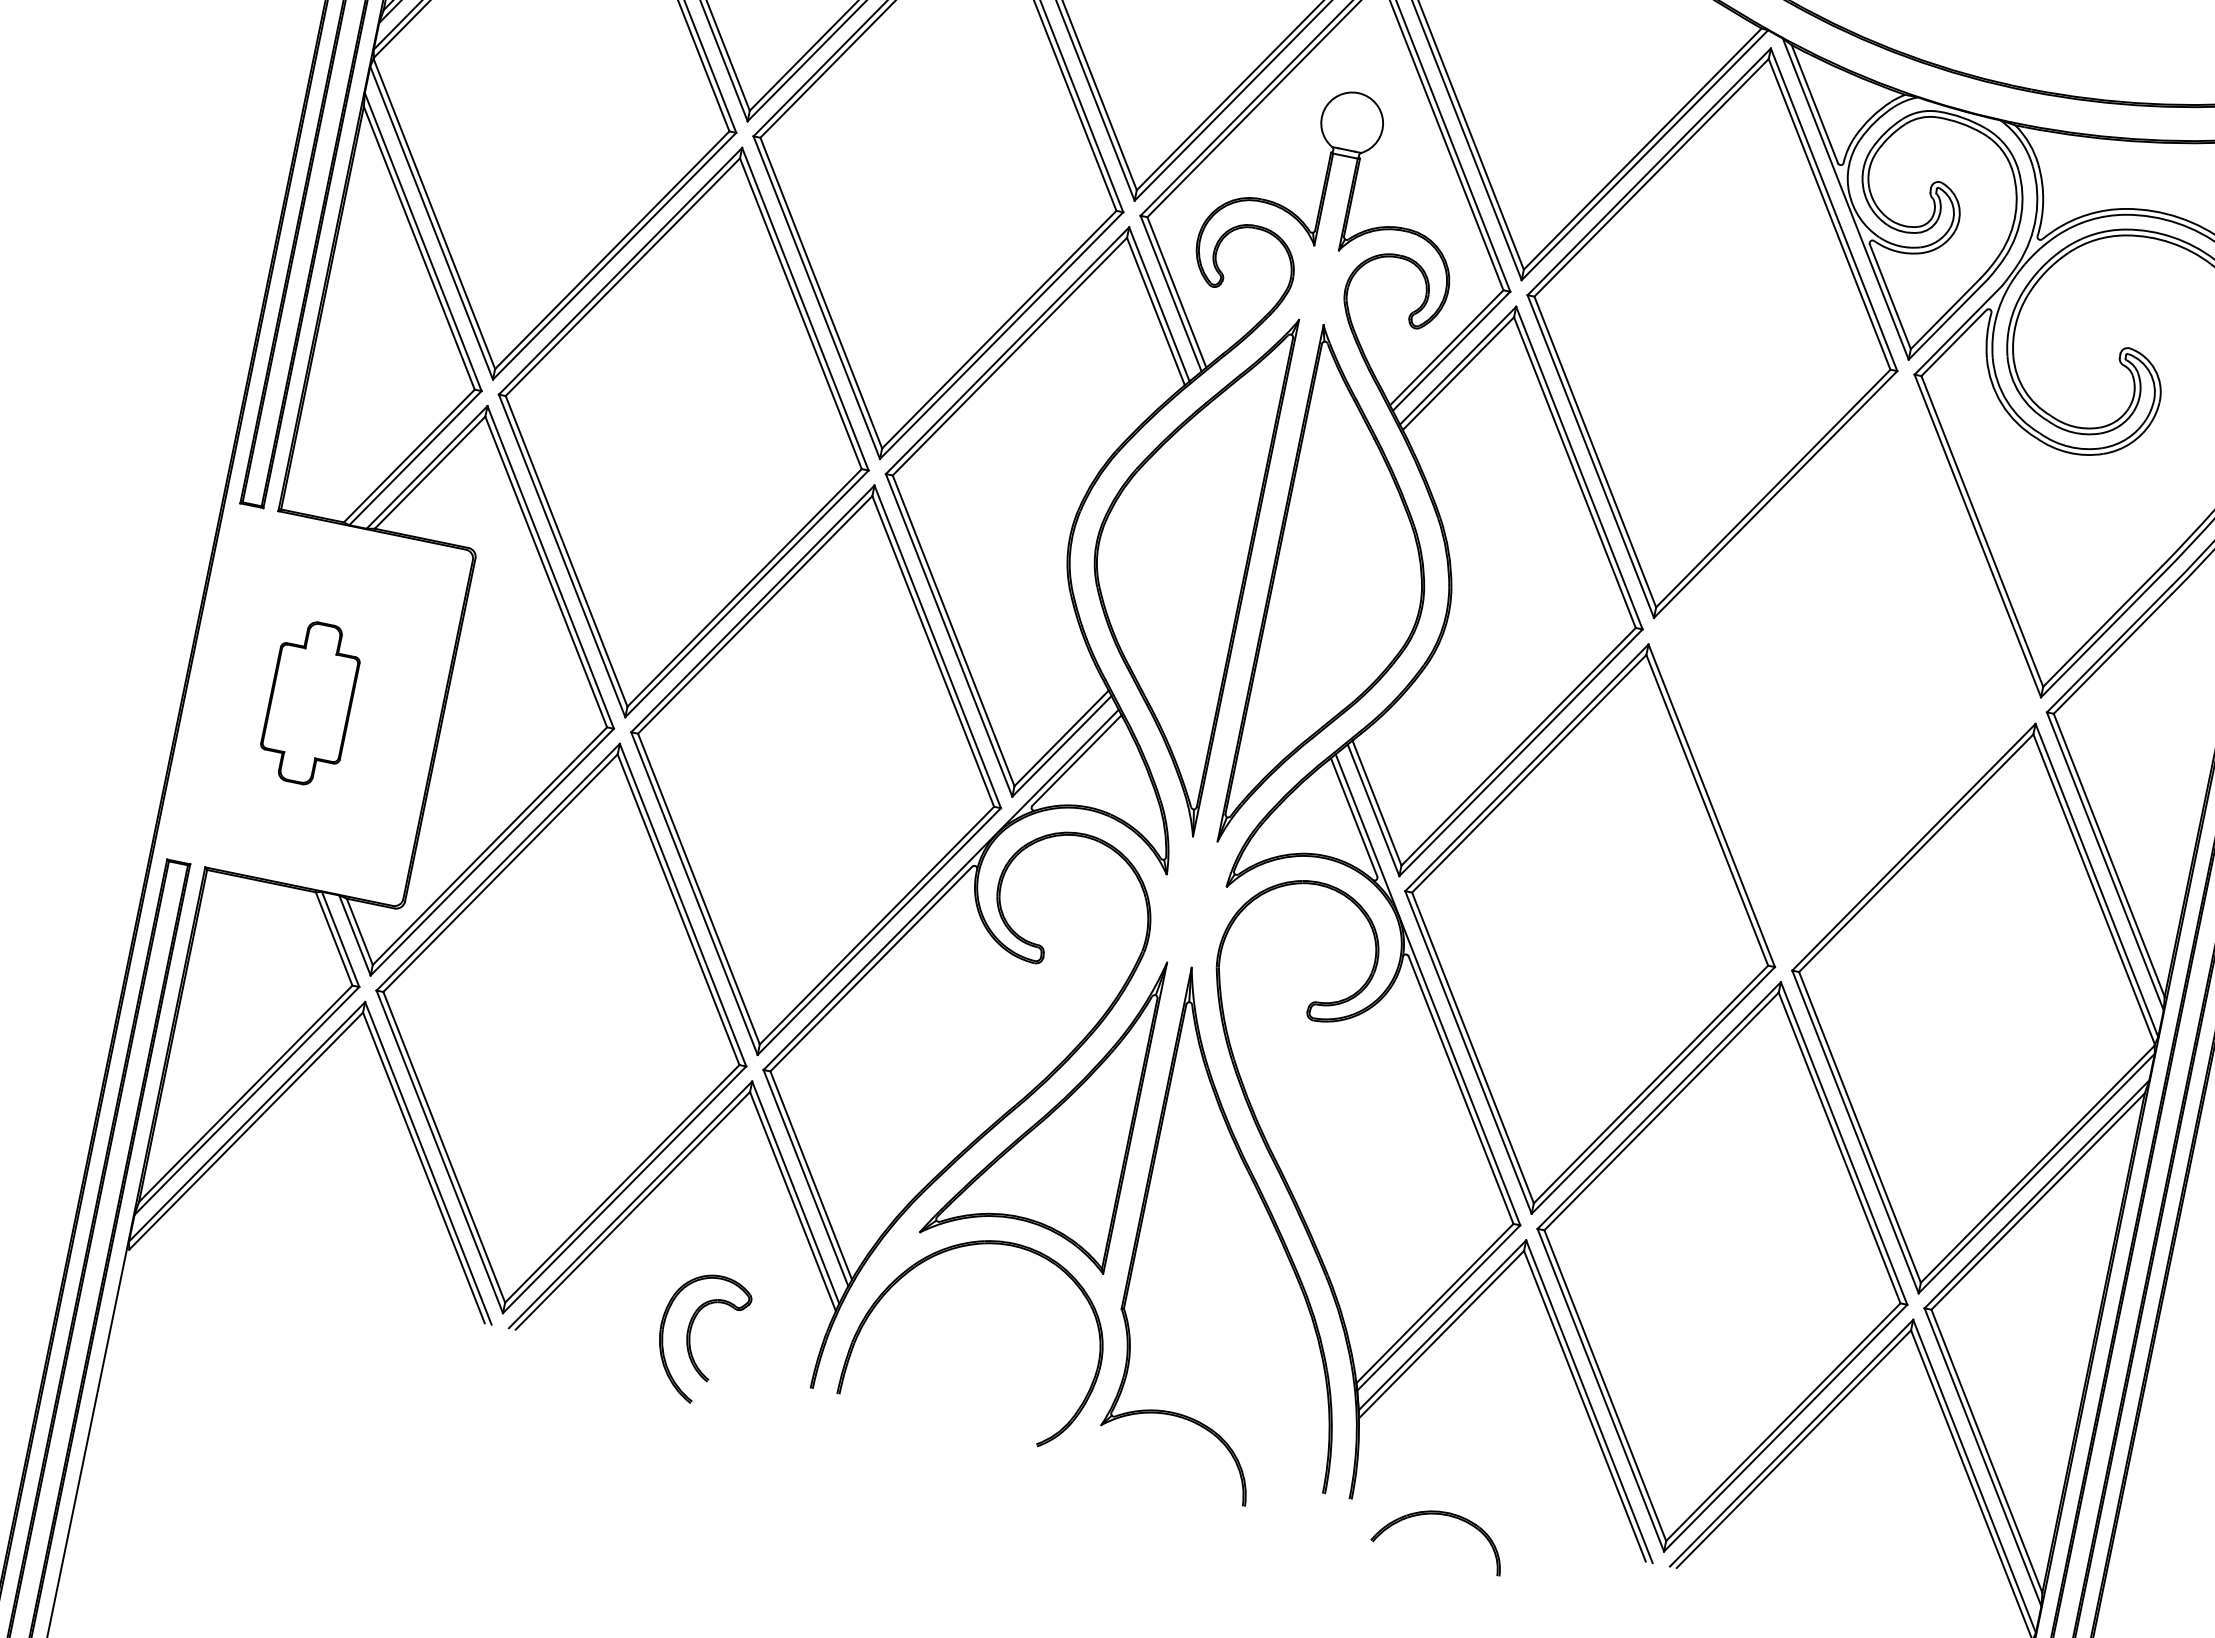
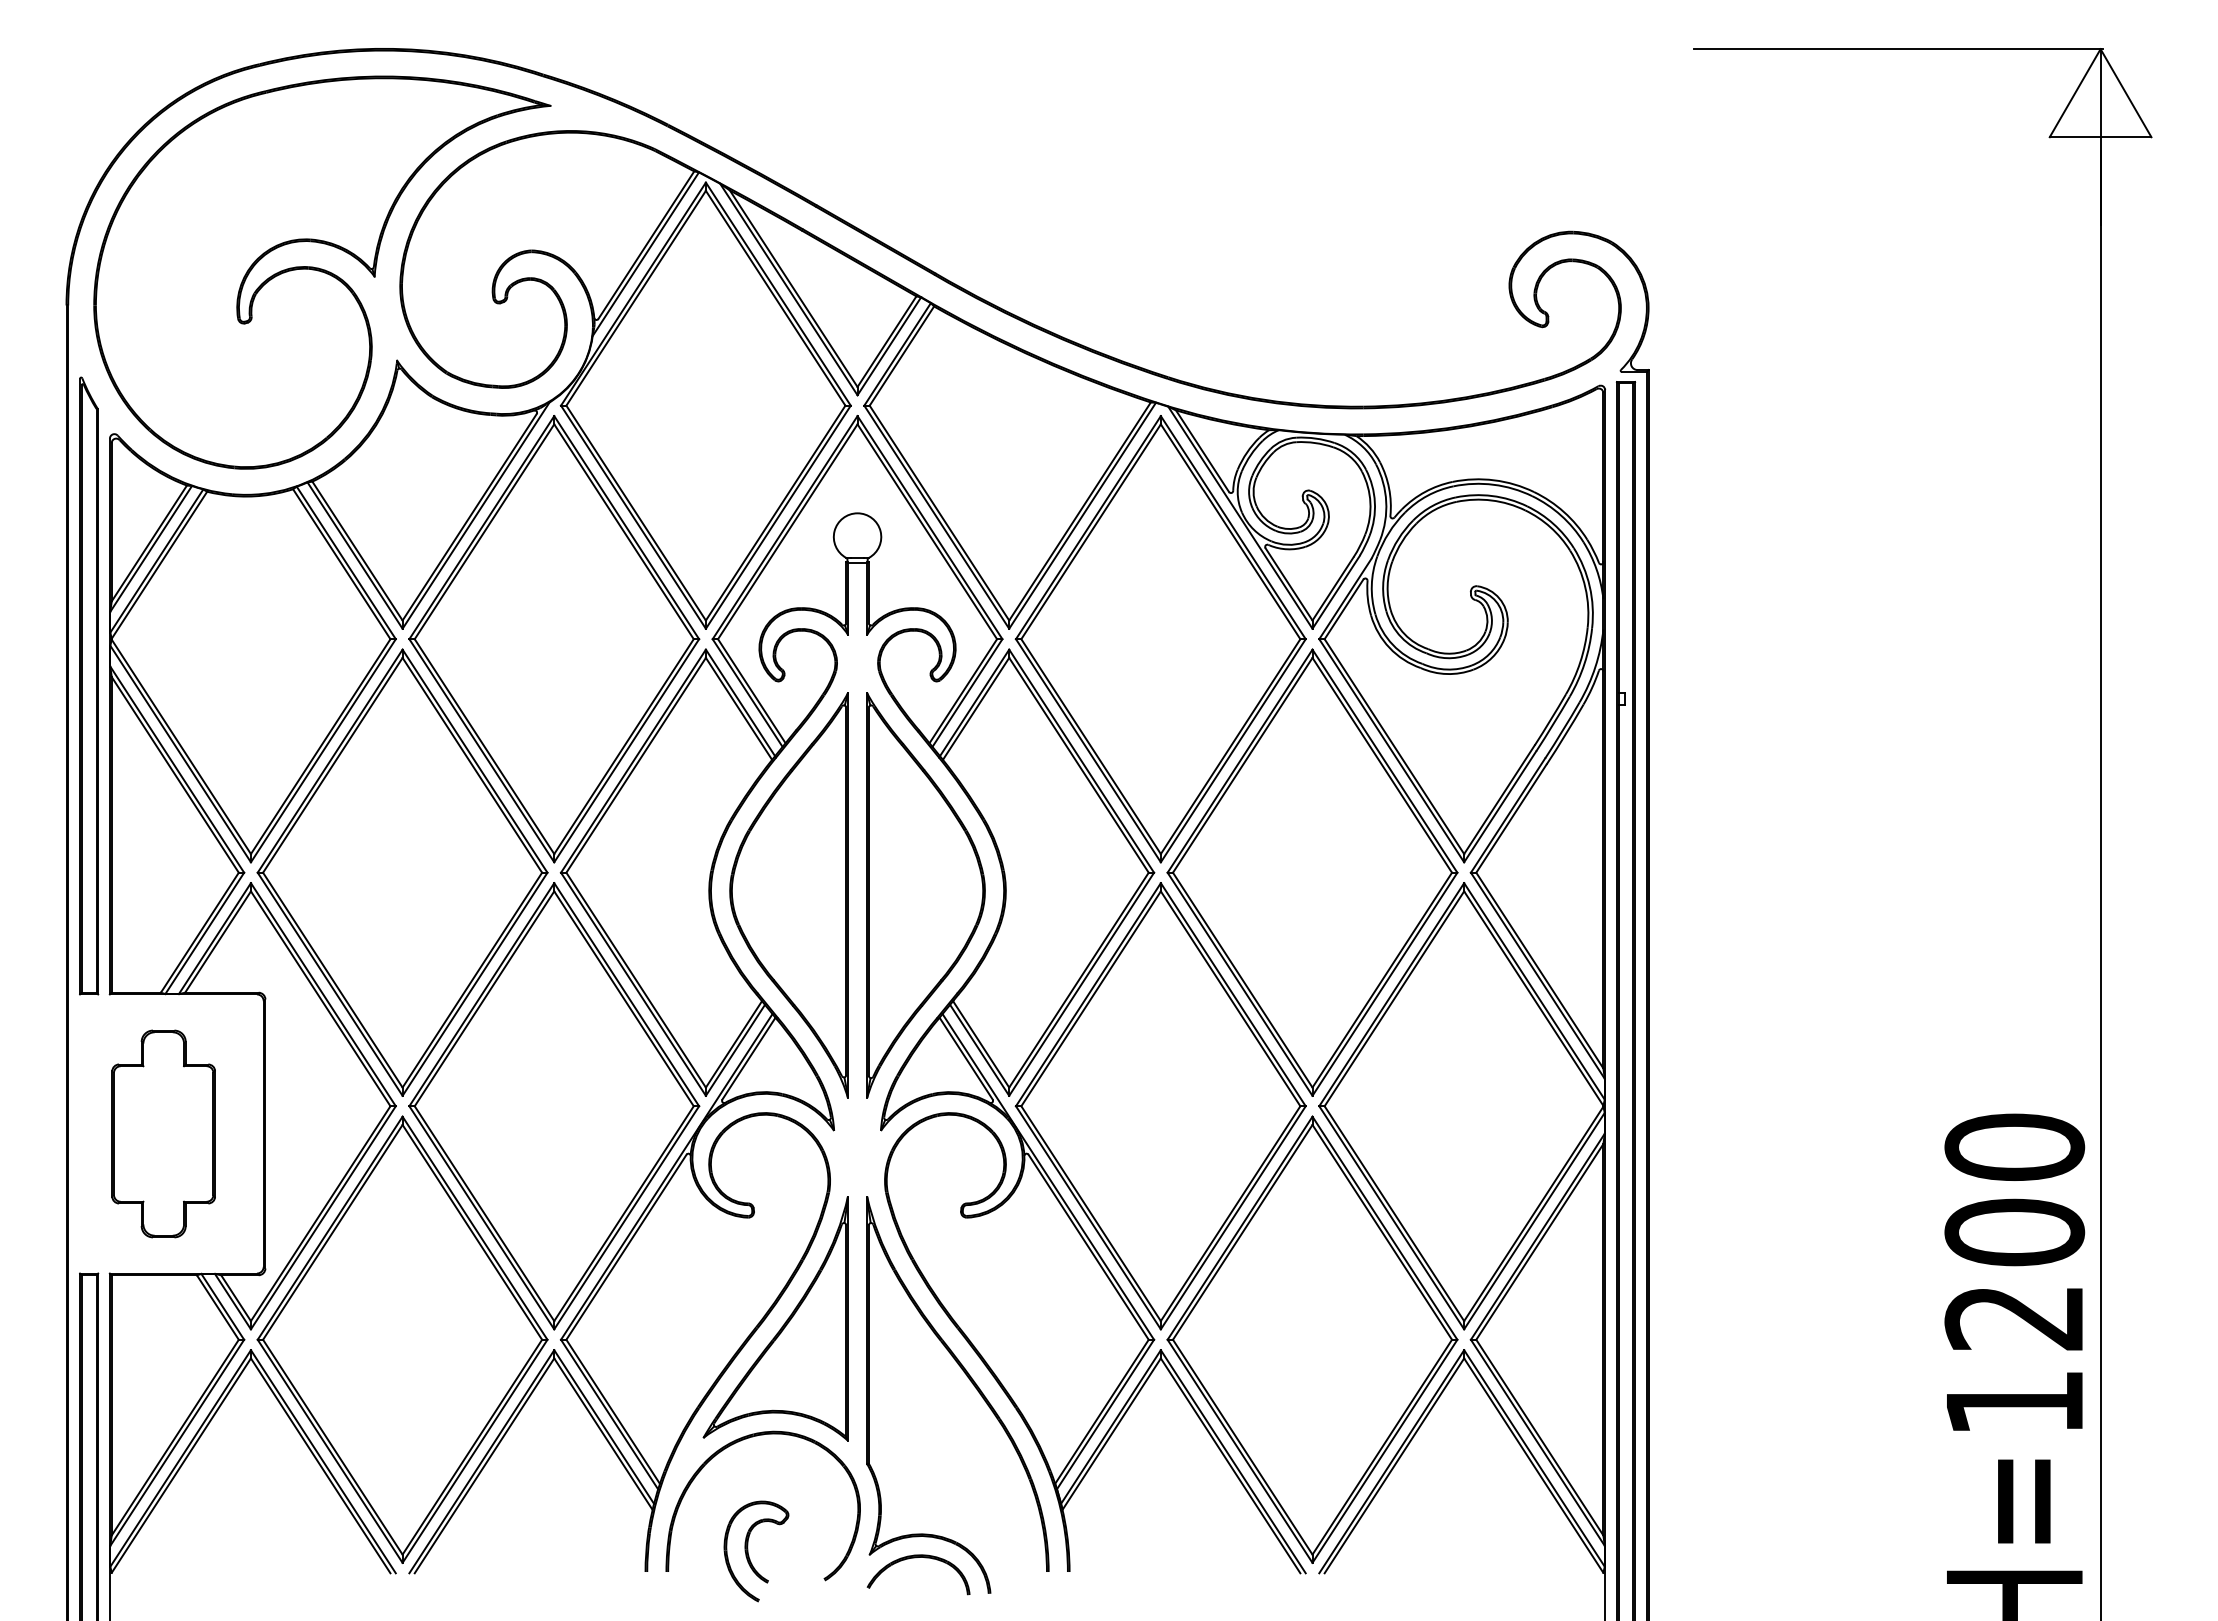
part: (1844, 670) -> (1312, 872), added
part: (310, 702) -> (163, 1133), size x1.67
part: (690, 1336) -> (748, 1551), moved
part: (1441, 1515) -> (916, 1558), moved

